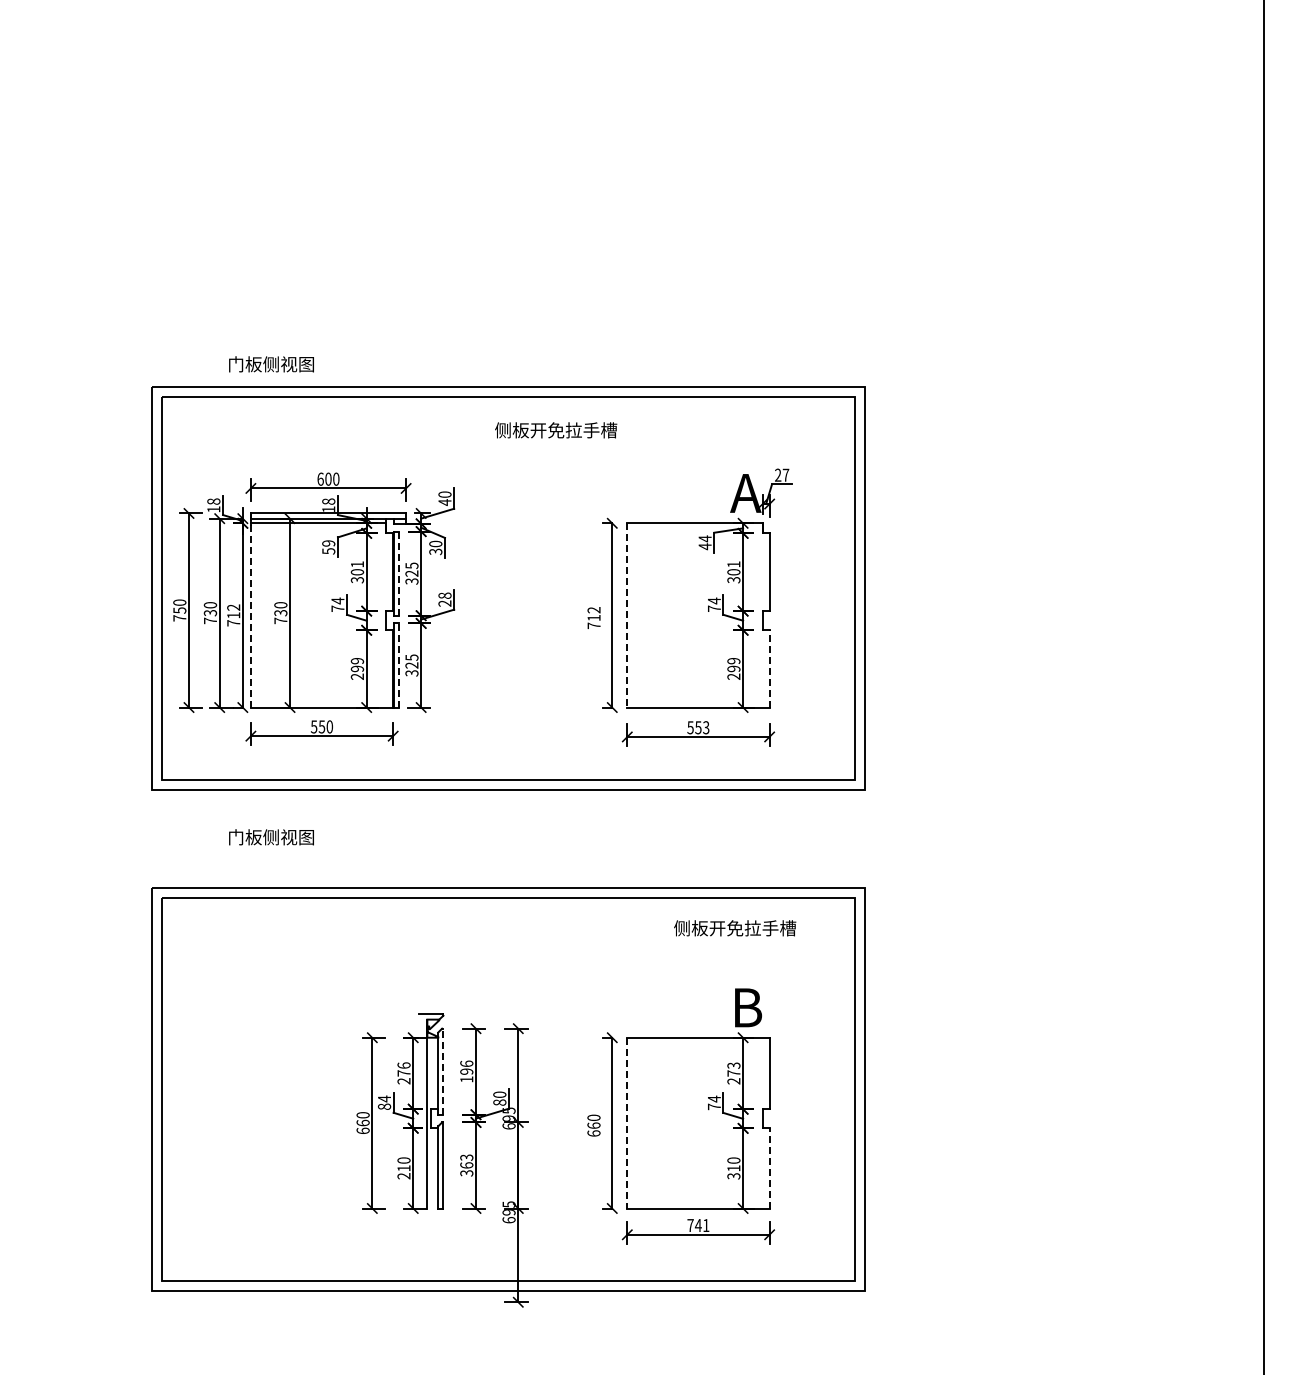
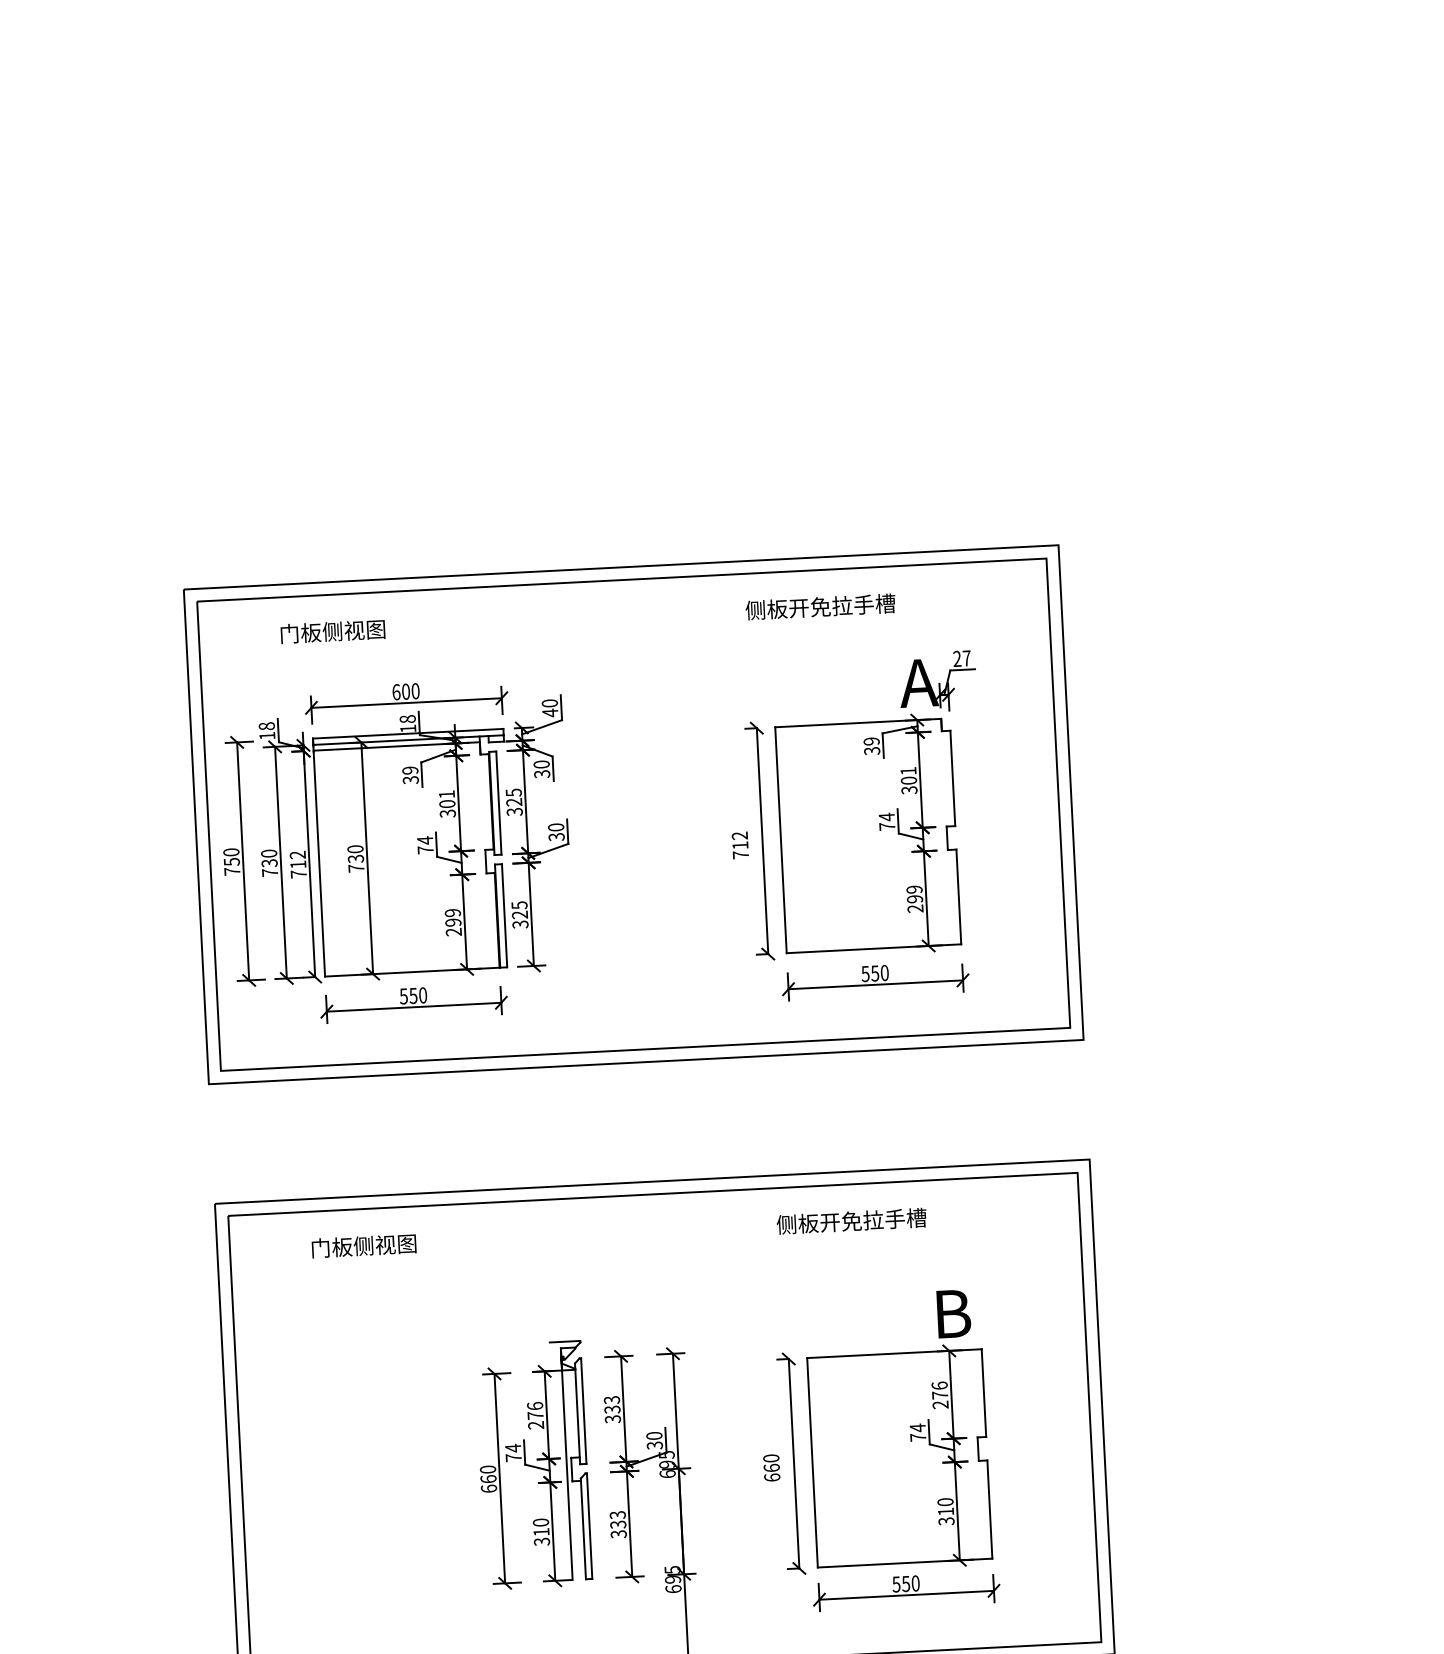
text: (271, 364) -> (332, 631), moved
text: (556, 430) -> (821, 607), moved
text: (704, 542) -> (871, 745), 44 -> 39
text: (328, 551) -> (410, 780), 59 -> 39
line: (399, 573) -> (498, 802), dashed -> solid
text: (445, 599) -> (557, 831), 28 -> 30
line: (627, 615) -> (781, 840), dashed -> solid
line: (250, 616) -> (318, 864), dashed -> solid
line: (399, 665) -> (504, 915), dashed -> solid
line: (769, 668) -> (958, 896), dashed -> solid
text: (706, 727) -> (885, 972), 553 -> 550
text: (271, 837) -> (364, 1246), moved
text: (735, 928) -> (852, 1221), moved
text: (733, 1065) -> (939, 1385), 273 -> 276
line: (443, 1071) -> (583, 1410), dashed -> solid
text: (466, 1071) -> (612, 1409), 196 -> 333
text: (499, 1102) -> (654, 1445), 80 -> 30
text: (384, 1106) -> (513, 1457), 84 -> 74
line: (627, 1123) -> (812, 1463), dashed -> solid
text: (466, 1165) -> (617, 1524), 363 -> 333
line: (769, 1167) -> (989, 1508), dashed -> solid
text: (404, 1176) -> (542, 1542), 210 -> 310
text: (698, 1225) -> (906, 1583), 741 -> 550

